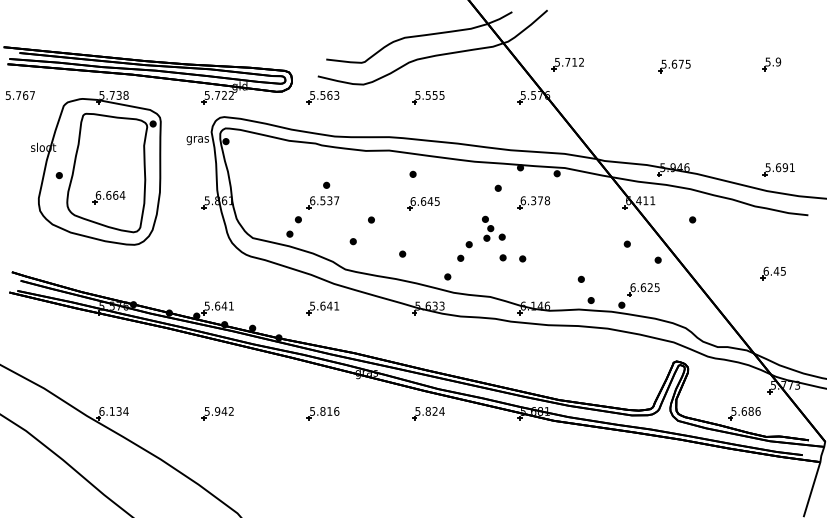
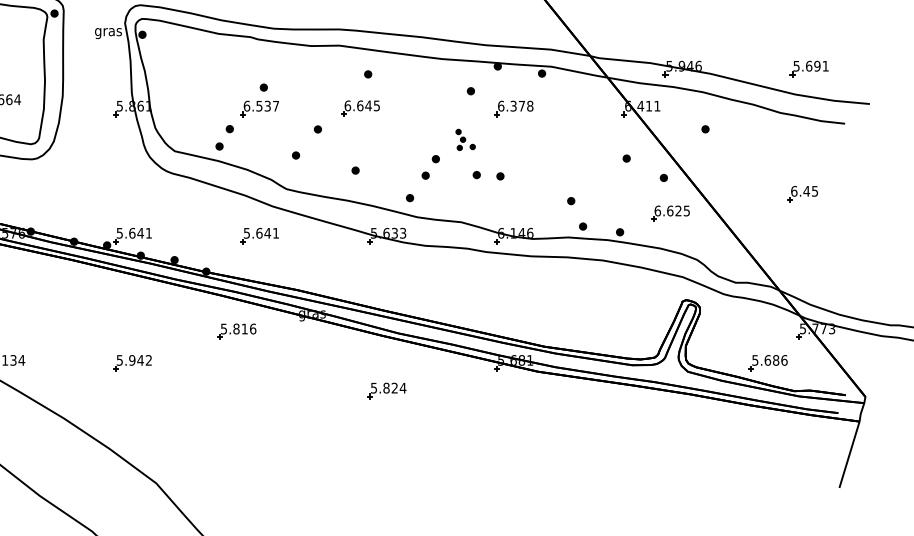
part: (423, 203) -> (360, 108), moved
part: (493, 228) -> (465, 139), size x0.7
part: (643, 289) -> (670, 213), moved
part: (322, 413) -> (235, 331), moved
part: (428, 413) -> (386, 390), moved

